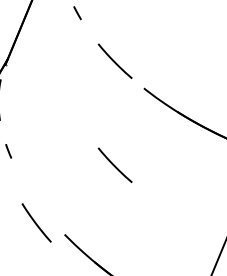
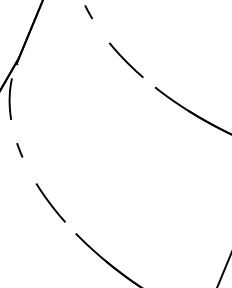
line: (114, 164) -> (125, 163), removed
curve: (36, 222) -> (50, 202), moved

